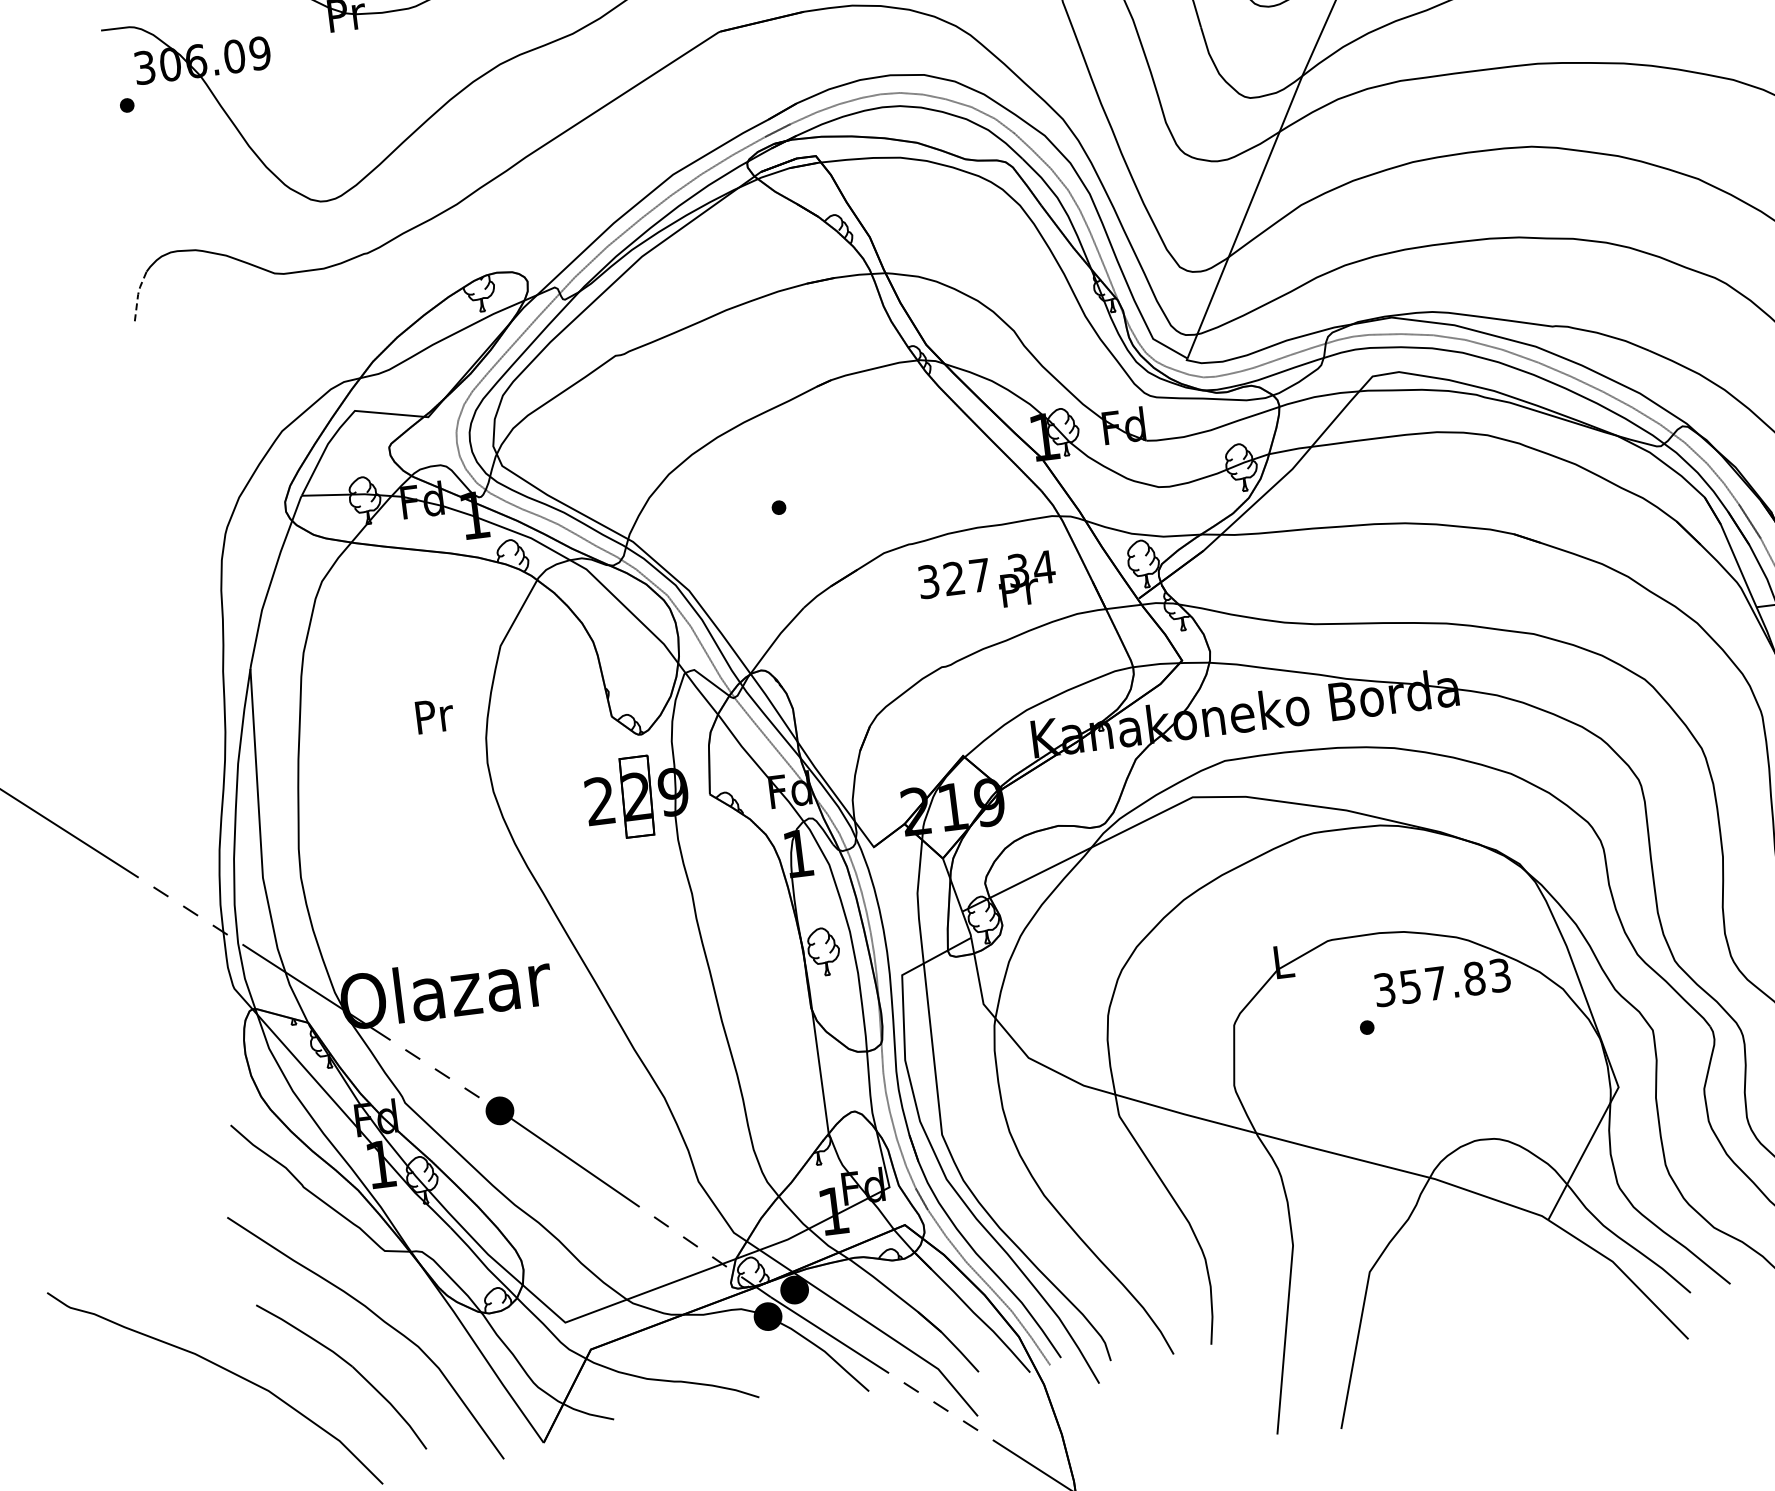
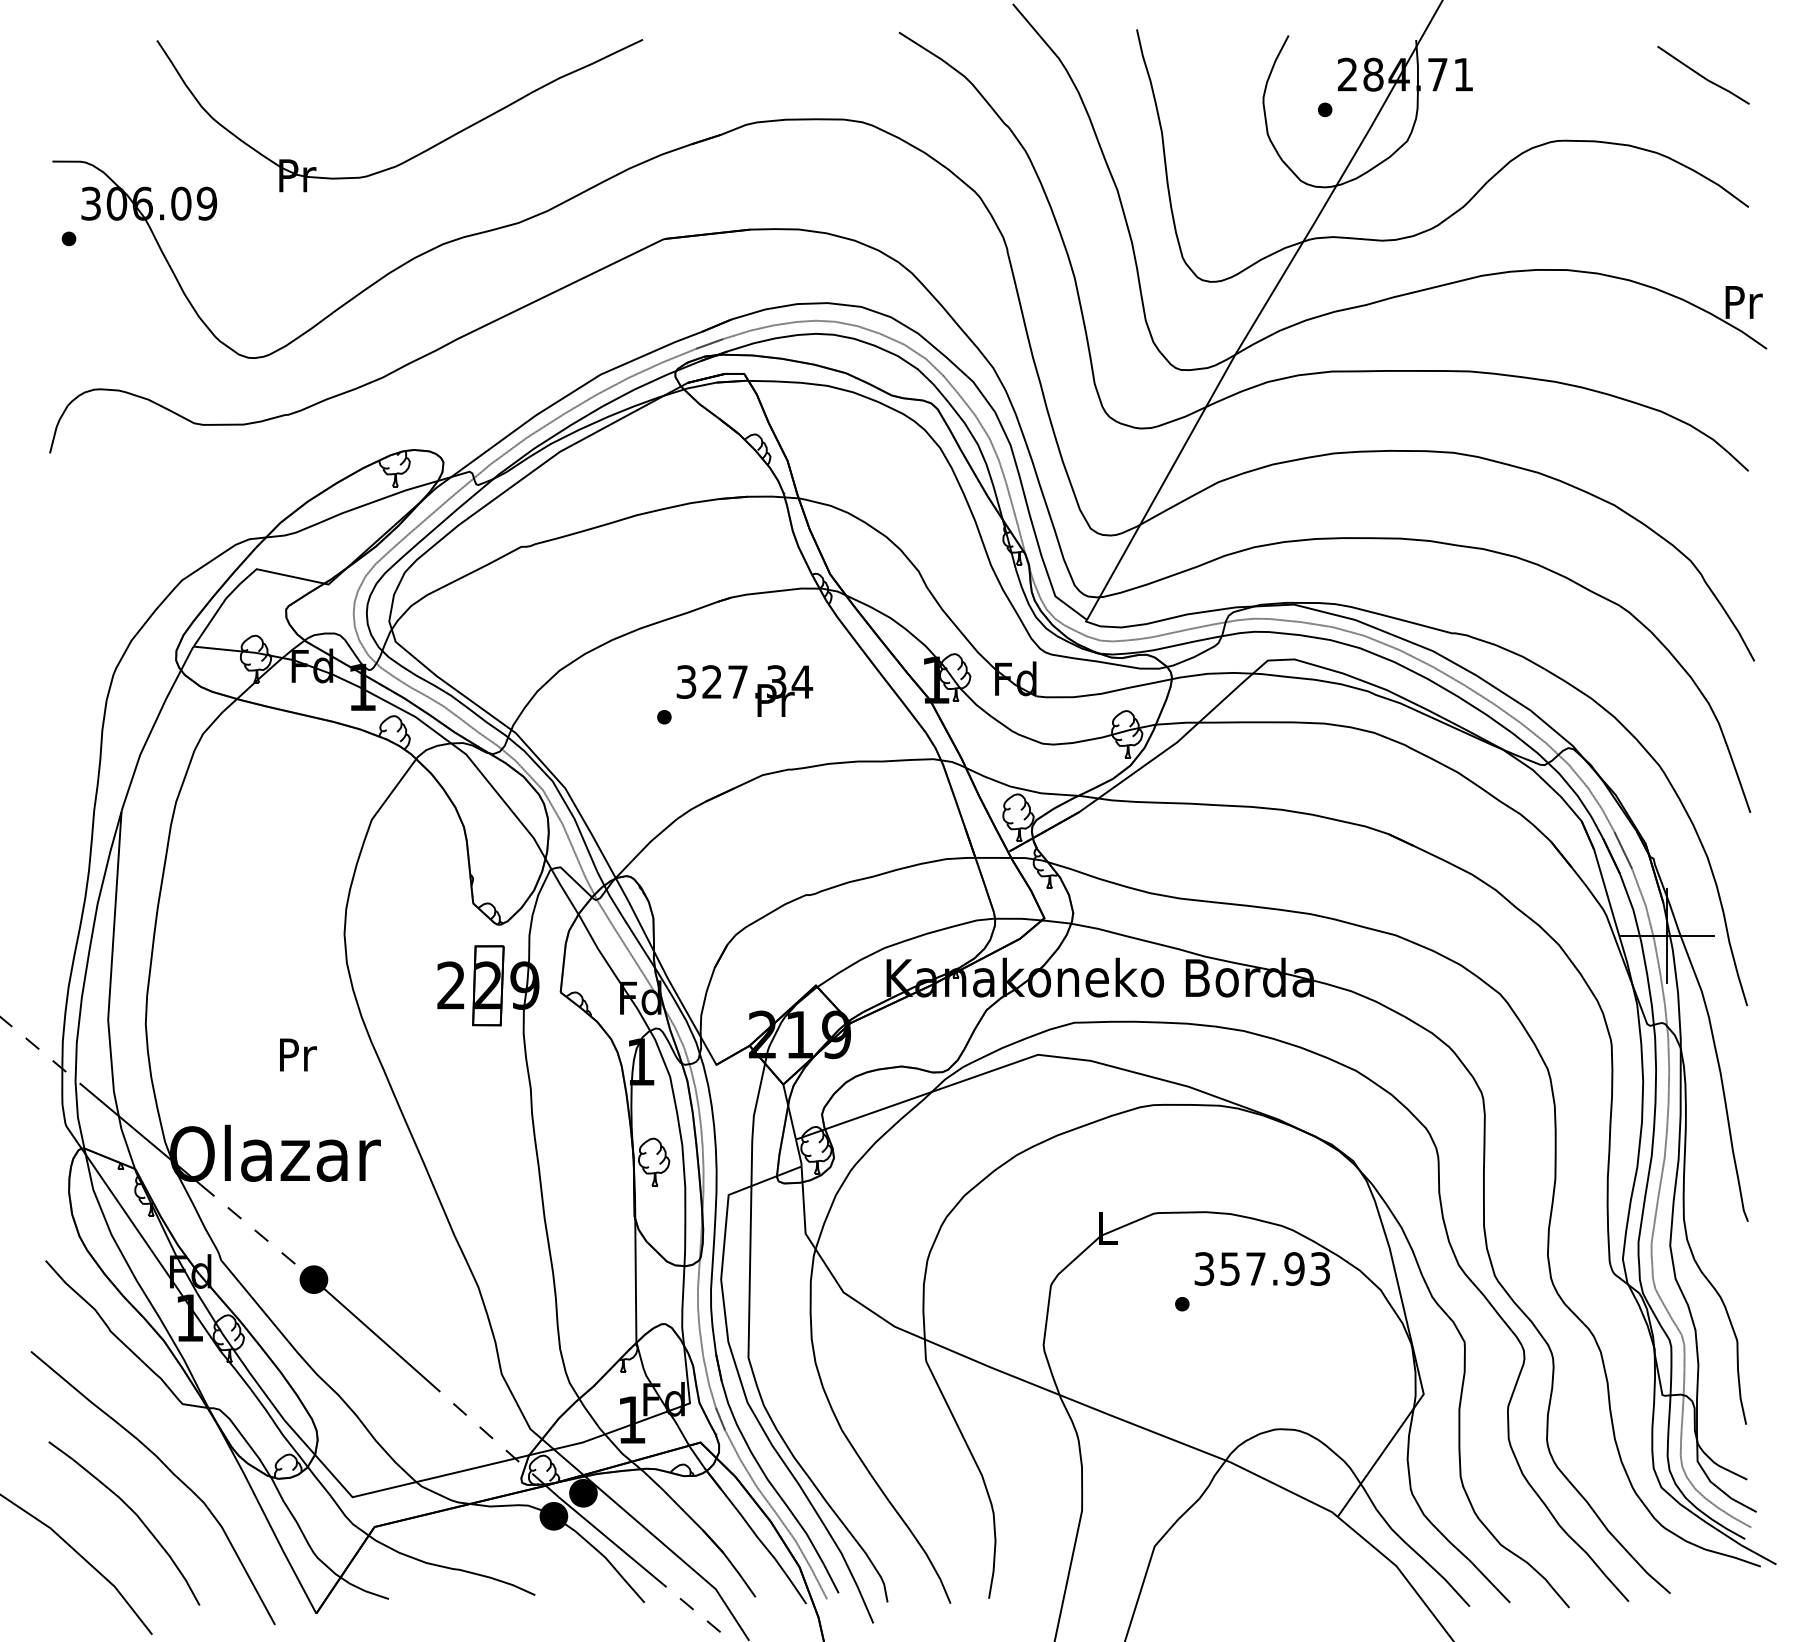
line: (138, 294) -> (56, 427), dashed -> solid
text: (987, 583) -> (744, 690), moved
text: (435, 715) -> (298, 1054), moved
text: (1474, 978) -> (1294, 1268), 357.83 -> 357.93

